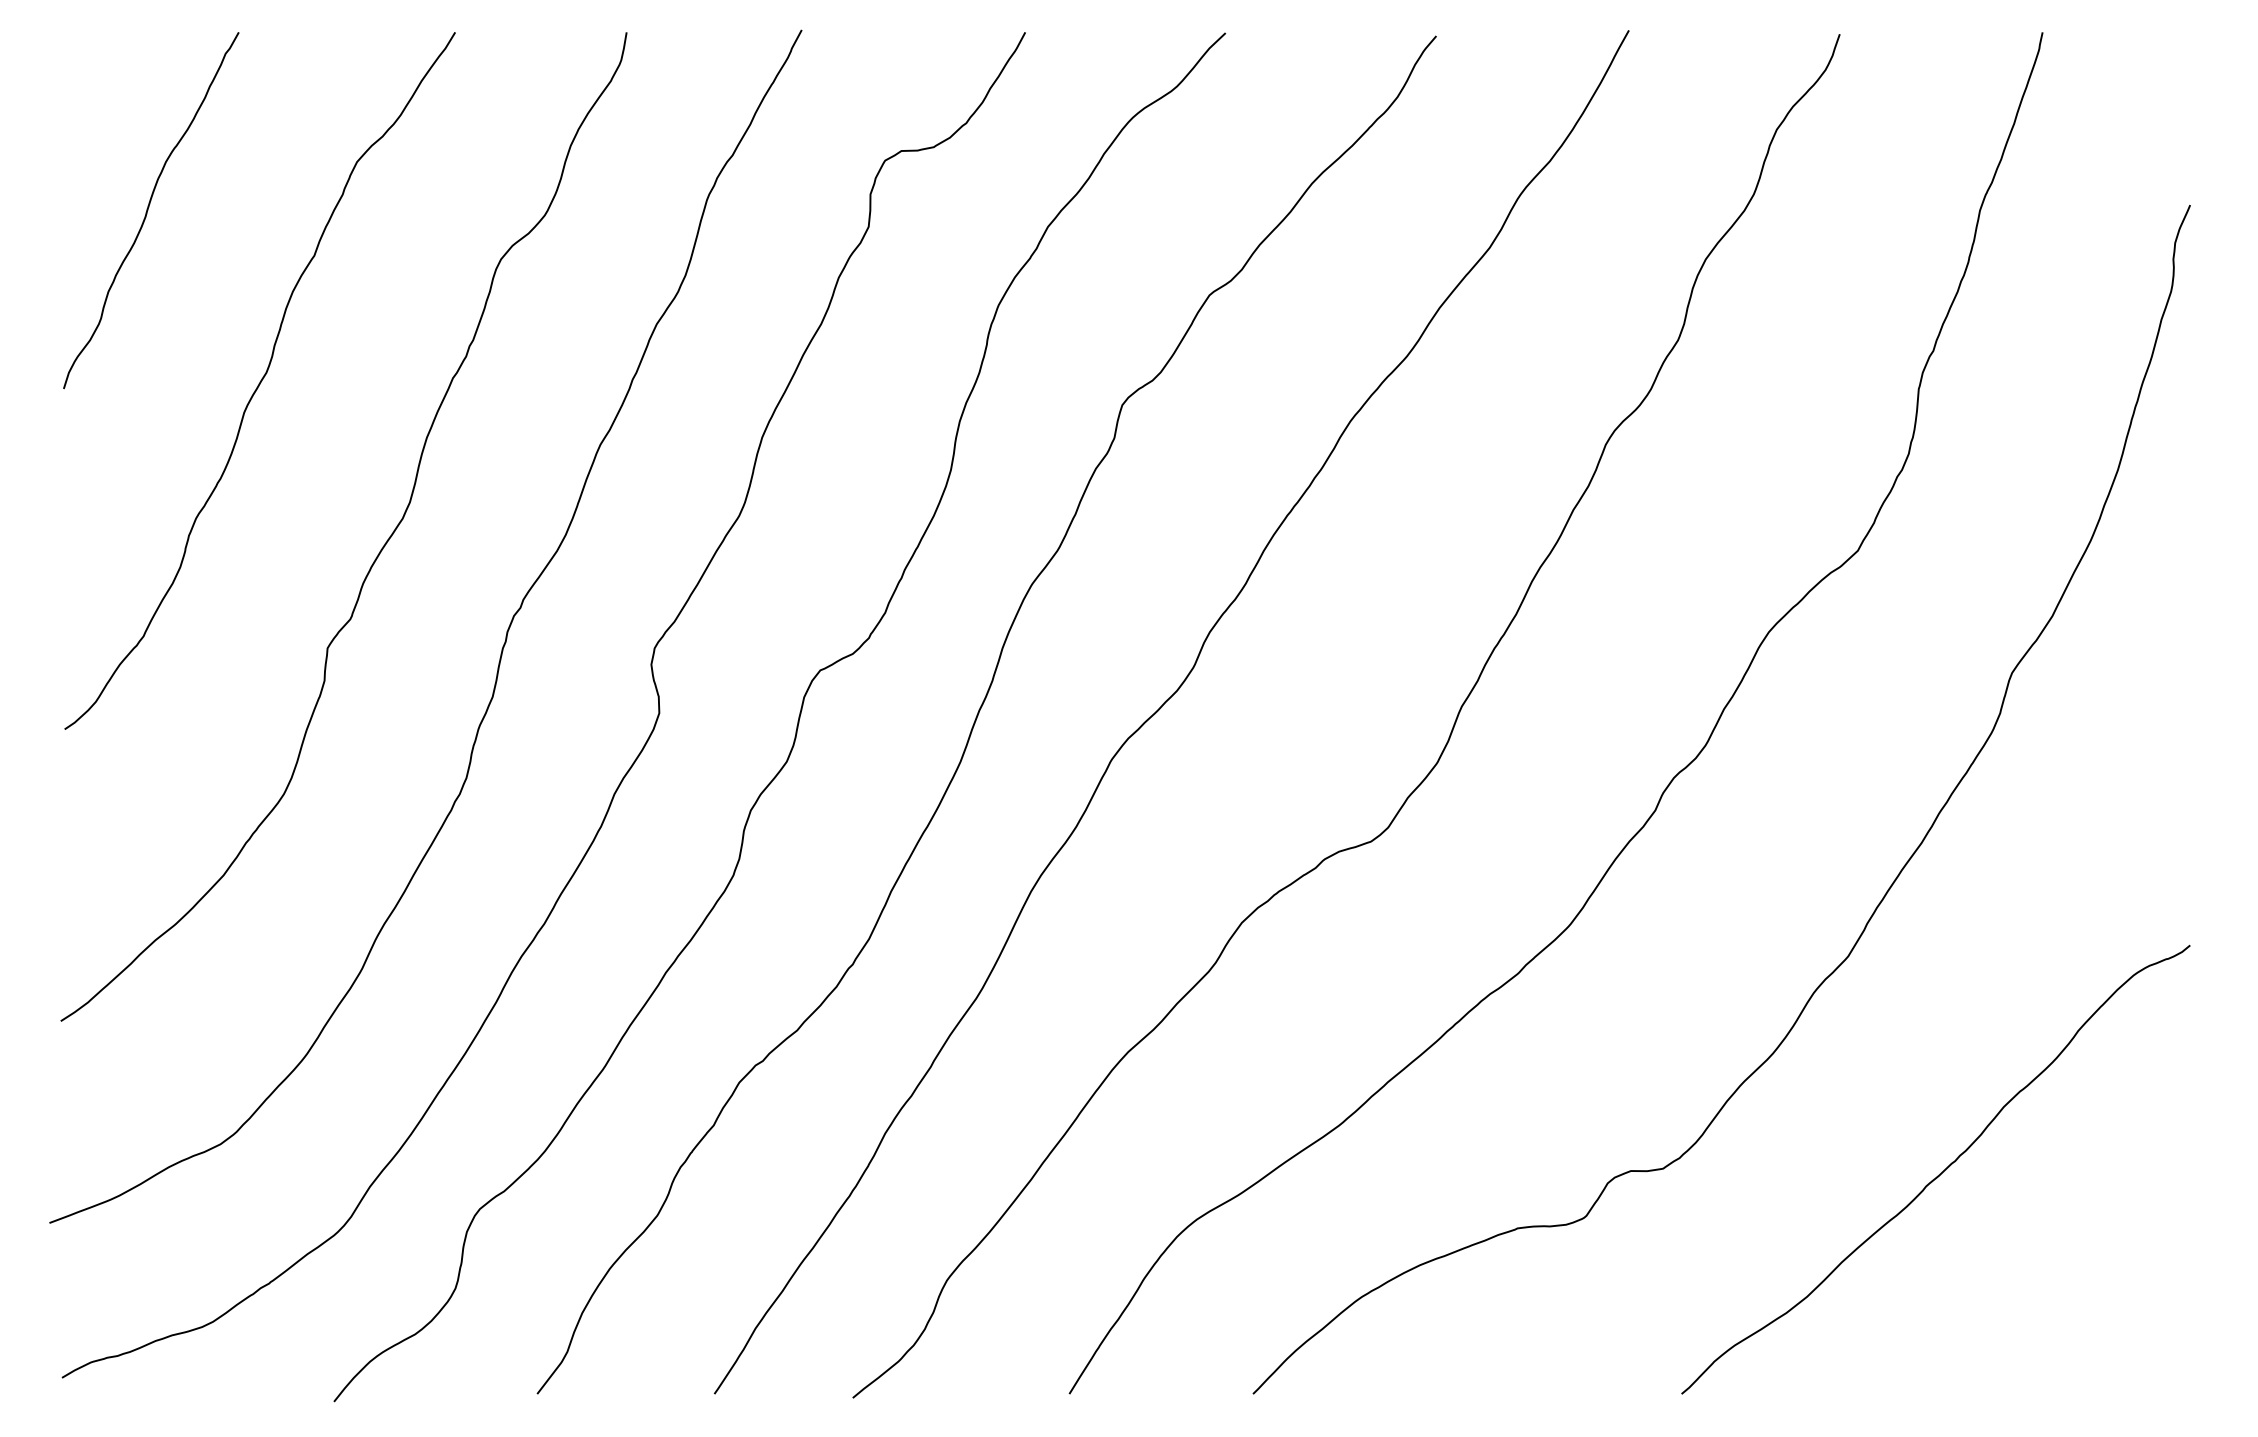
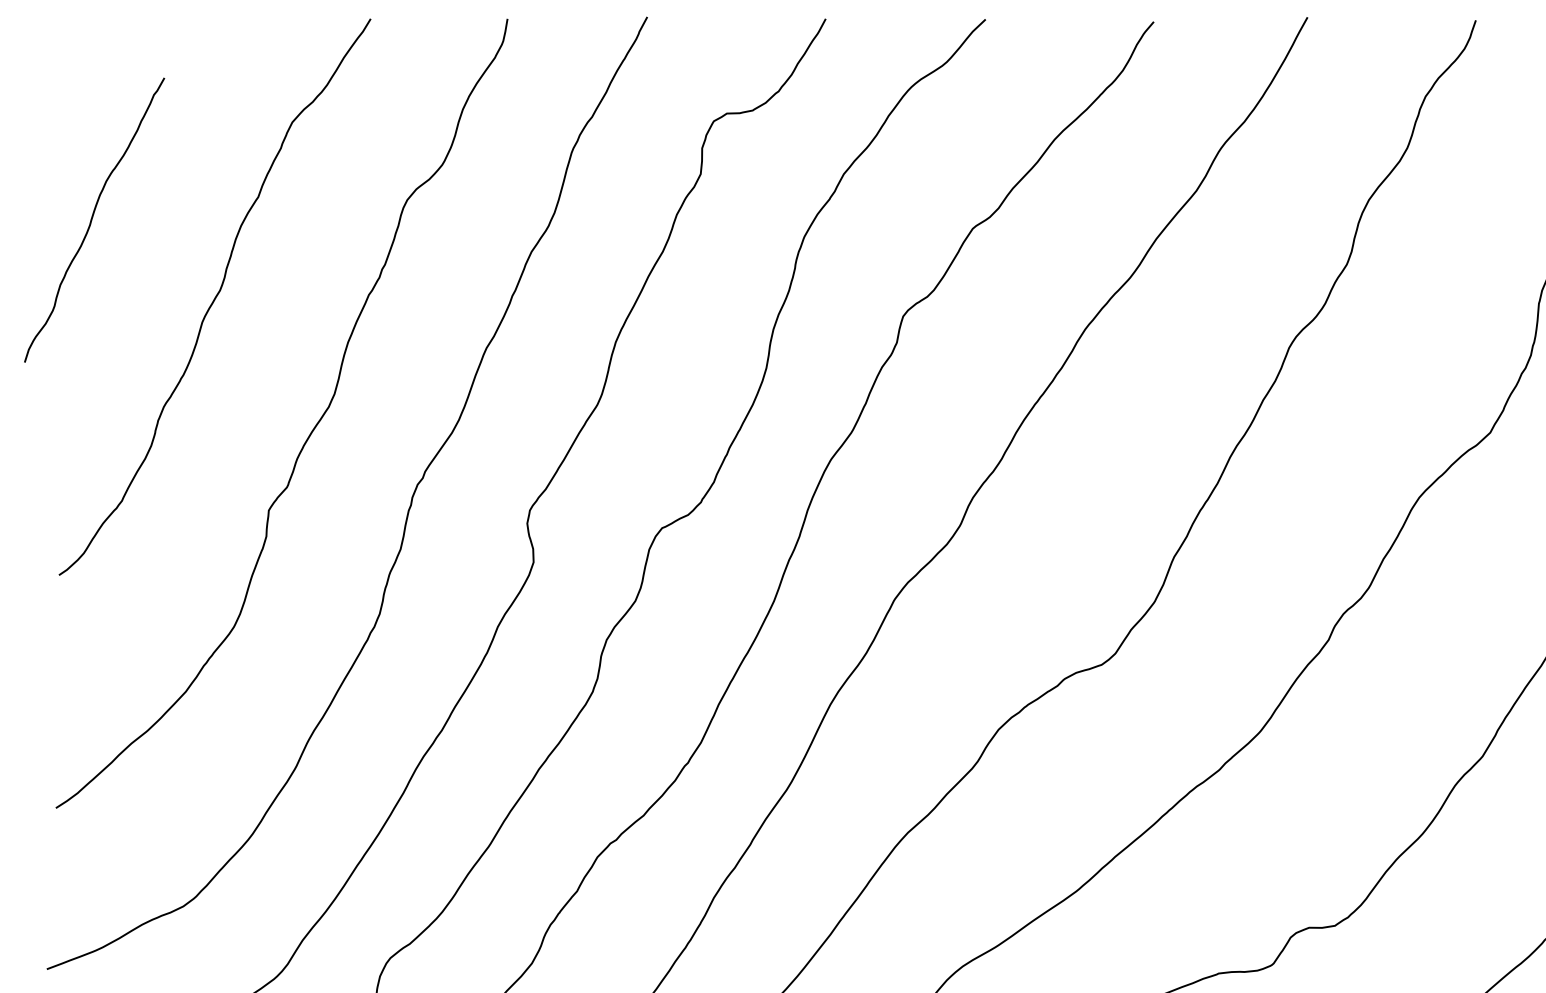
curve: (148, 210) -> (92, 220), moved

